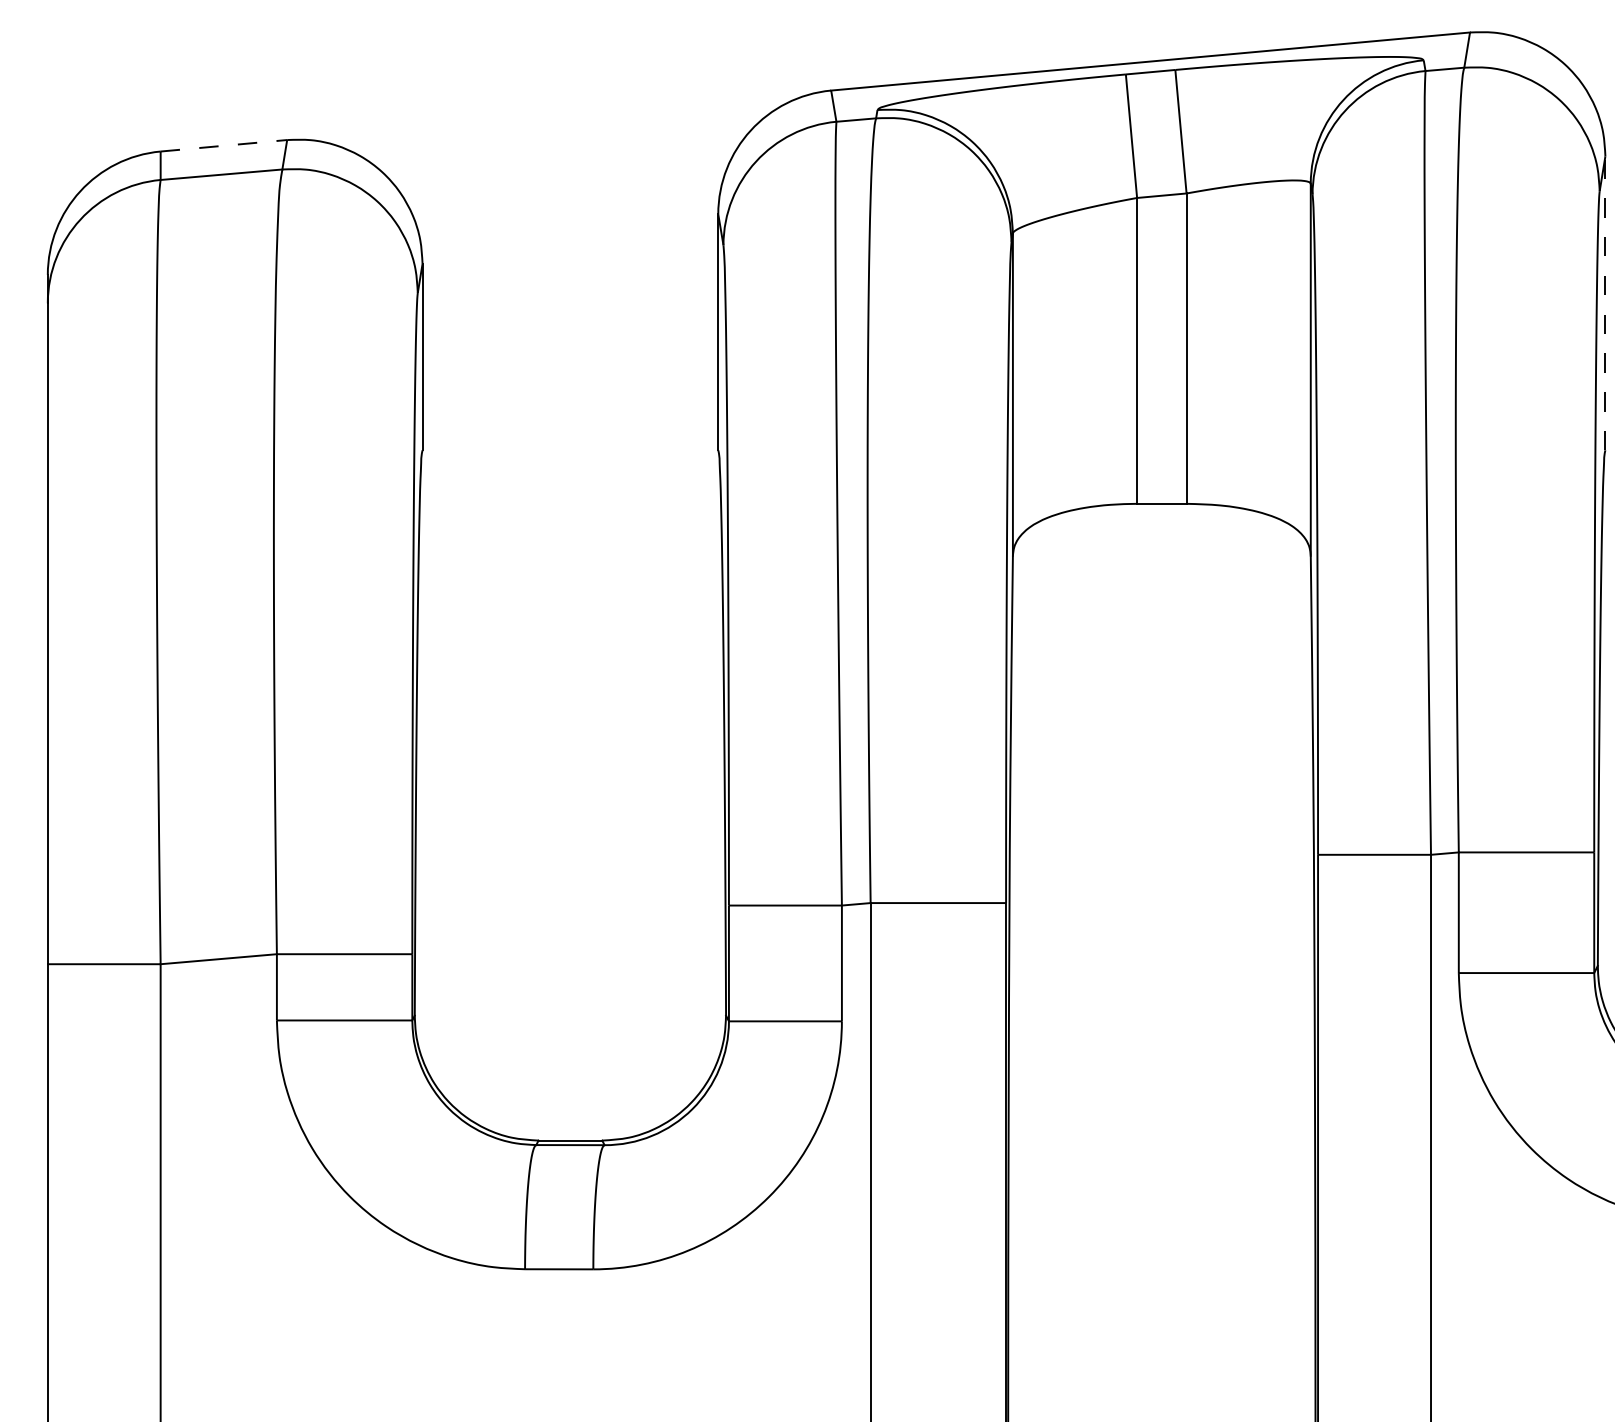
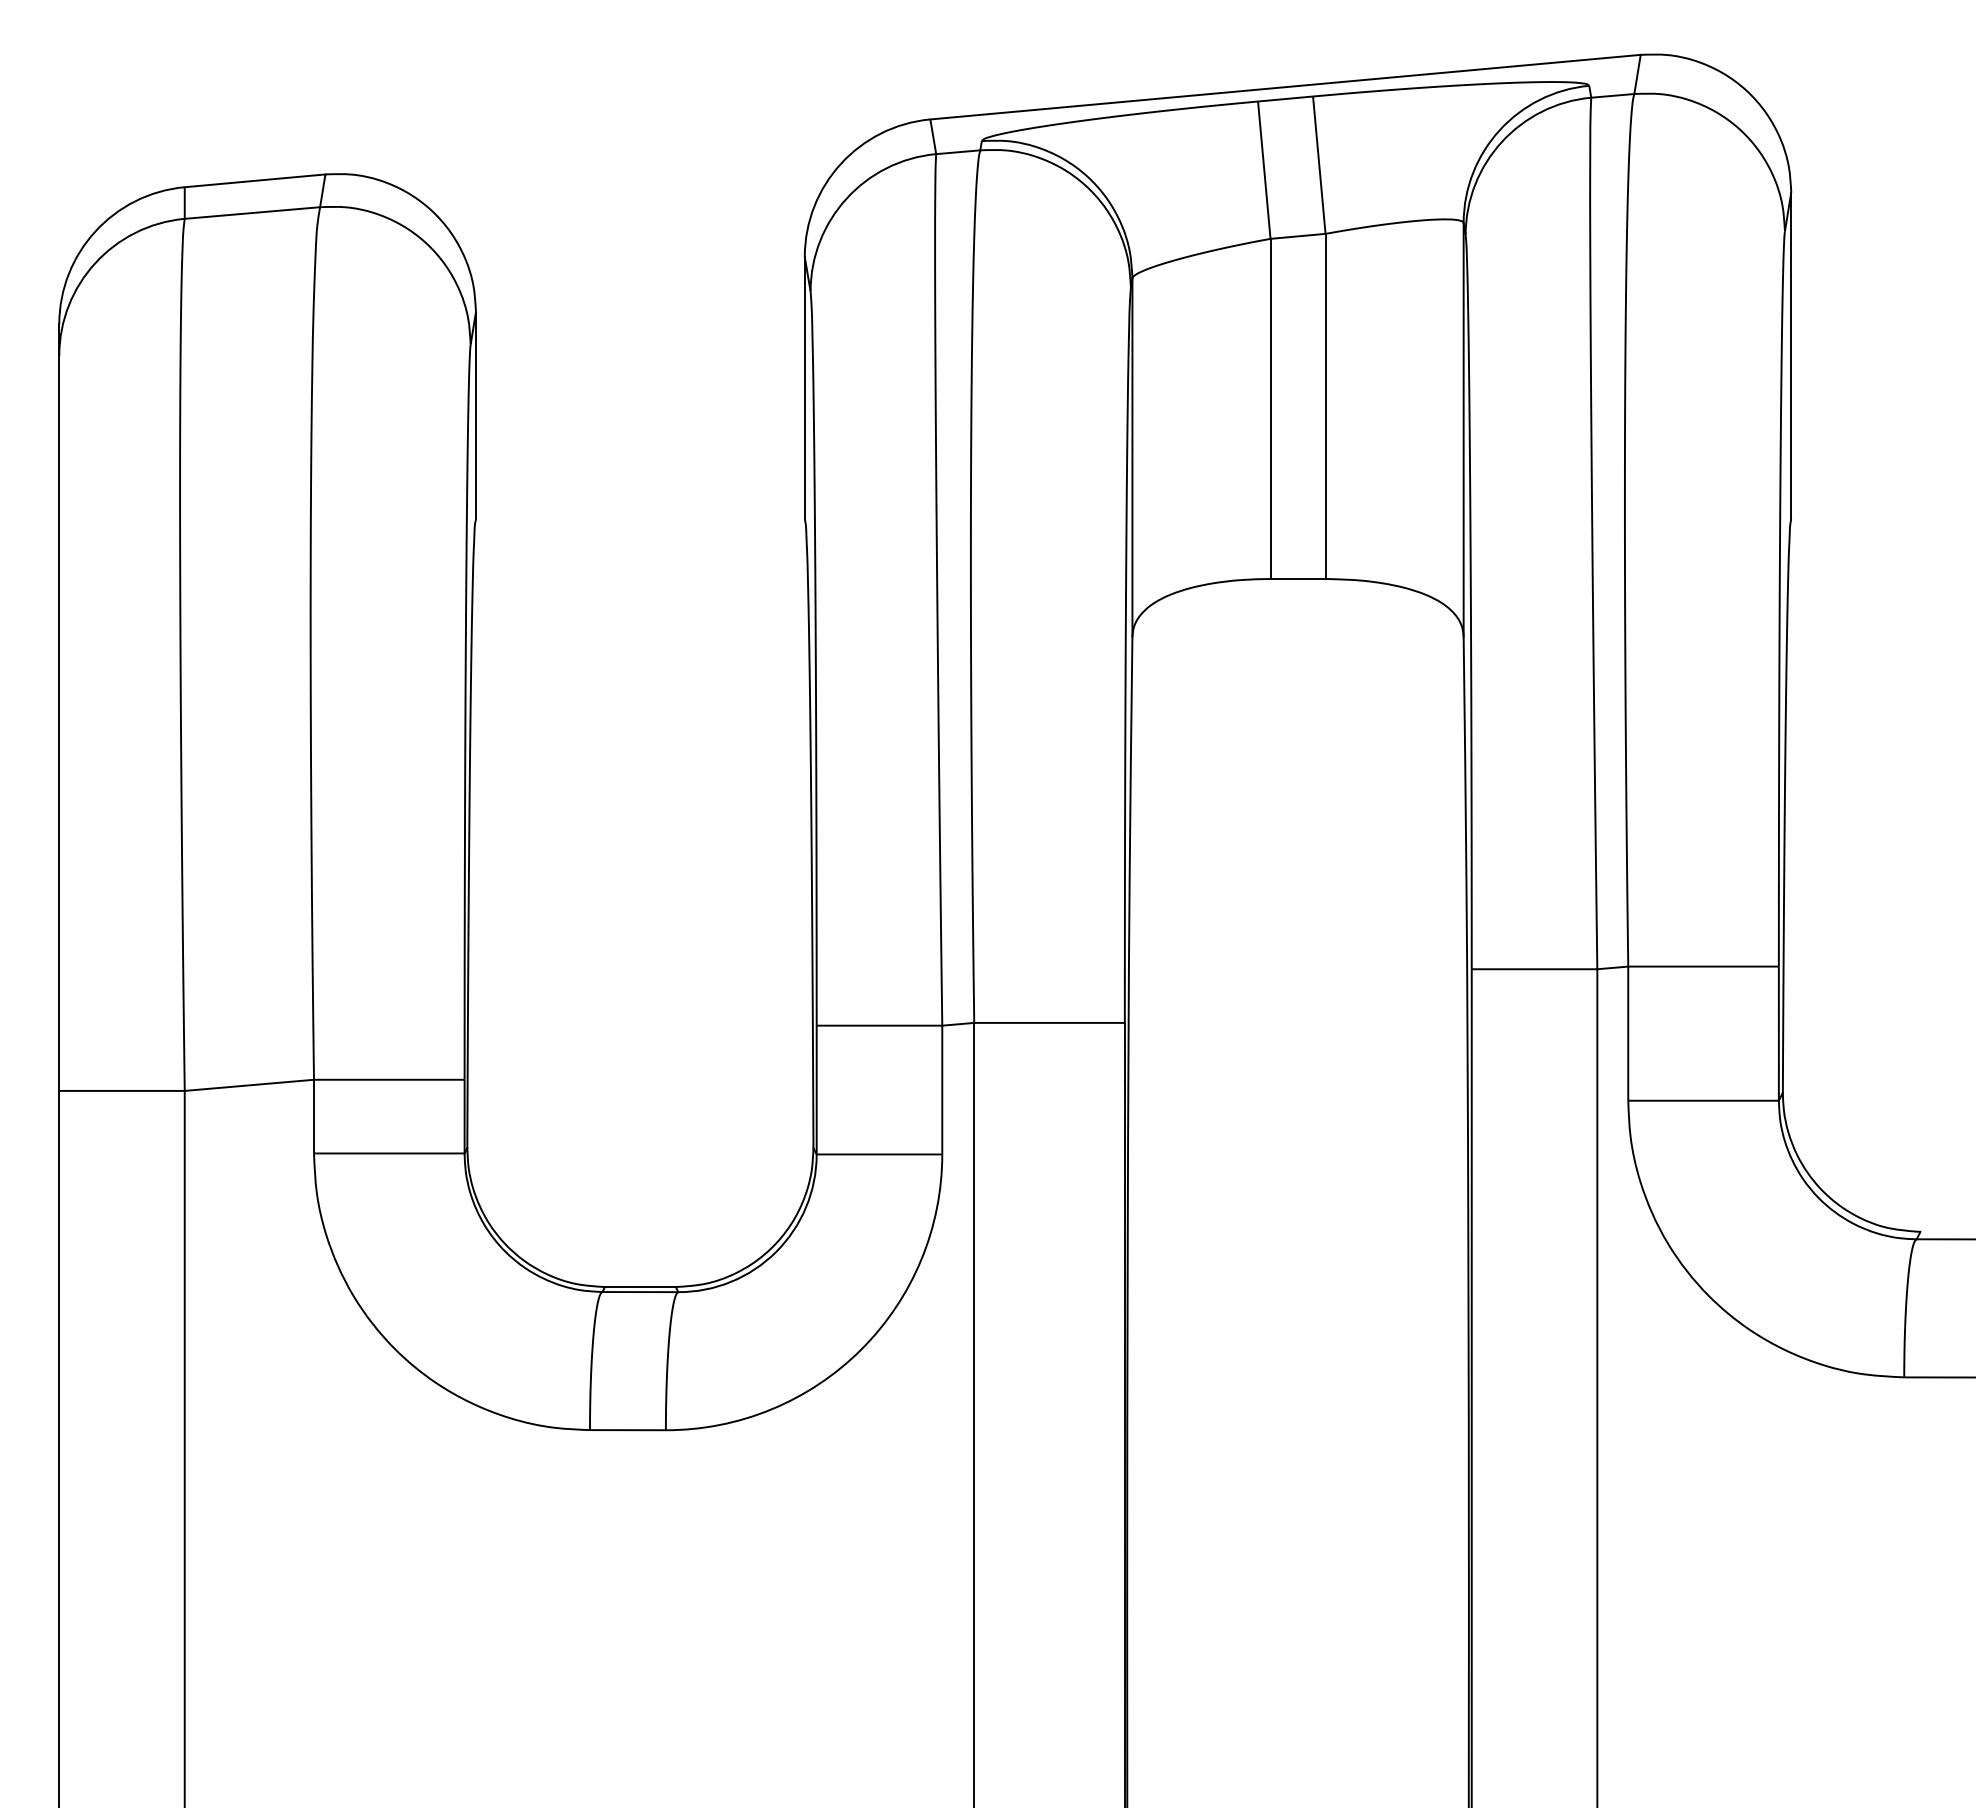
line: (224, 145) -> (255, 180), dashed -> solid
line: (1605, 302) -> (1791, 355), dashed -> solid

